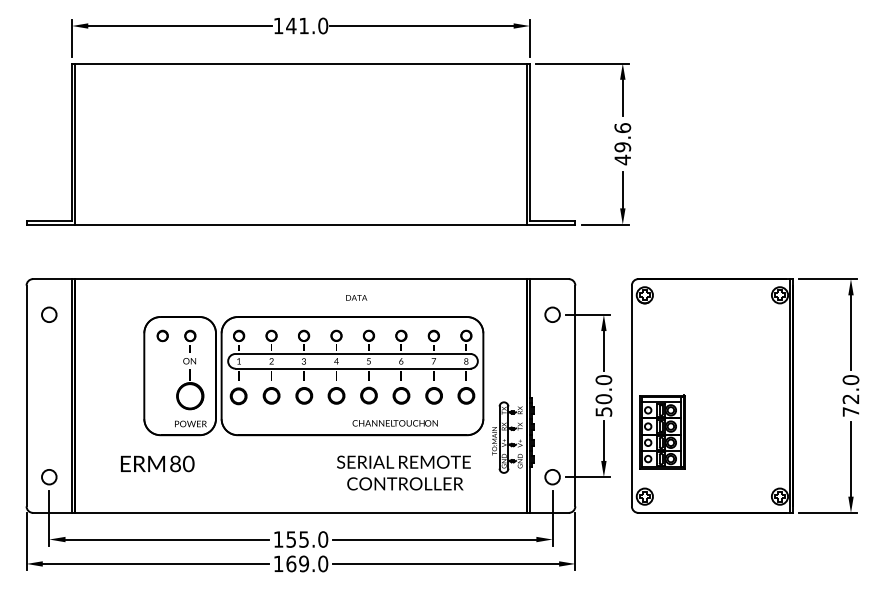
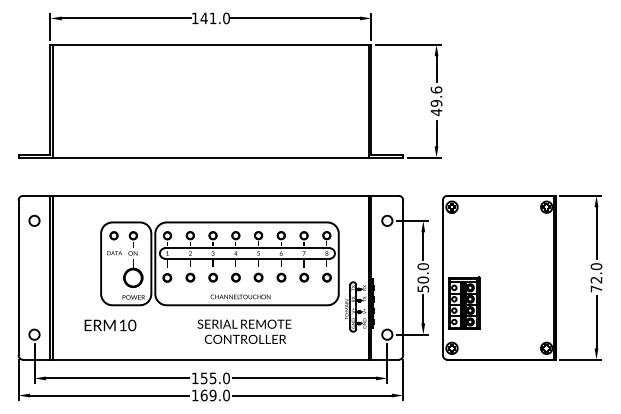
text: (356, 297) -> (114, 252), moved
circle: (238, 395) -> (167, 277), size x0.71
circle: (271, 395) -> (190, 277), size x0.71
circle: (303, 395) -> (212, 277), size x0.71
circle: (336, 395) -> (235, 277), size x0.71
circle: (368, 395) -> (258, 277), size x0.71
circle: (401, 395) -> (281, 277), size x0.71
circle: (433, 395) -> (303, 277), size x0.71
circle: (466, 395) -> (326, 277), size x0.71
text: (394, 423) -> (240, 297), moved
text: (175, 463) -> (122, 325), 80 -> 10
text: (403, 472) -> (244, 331), moved

